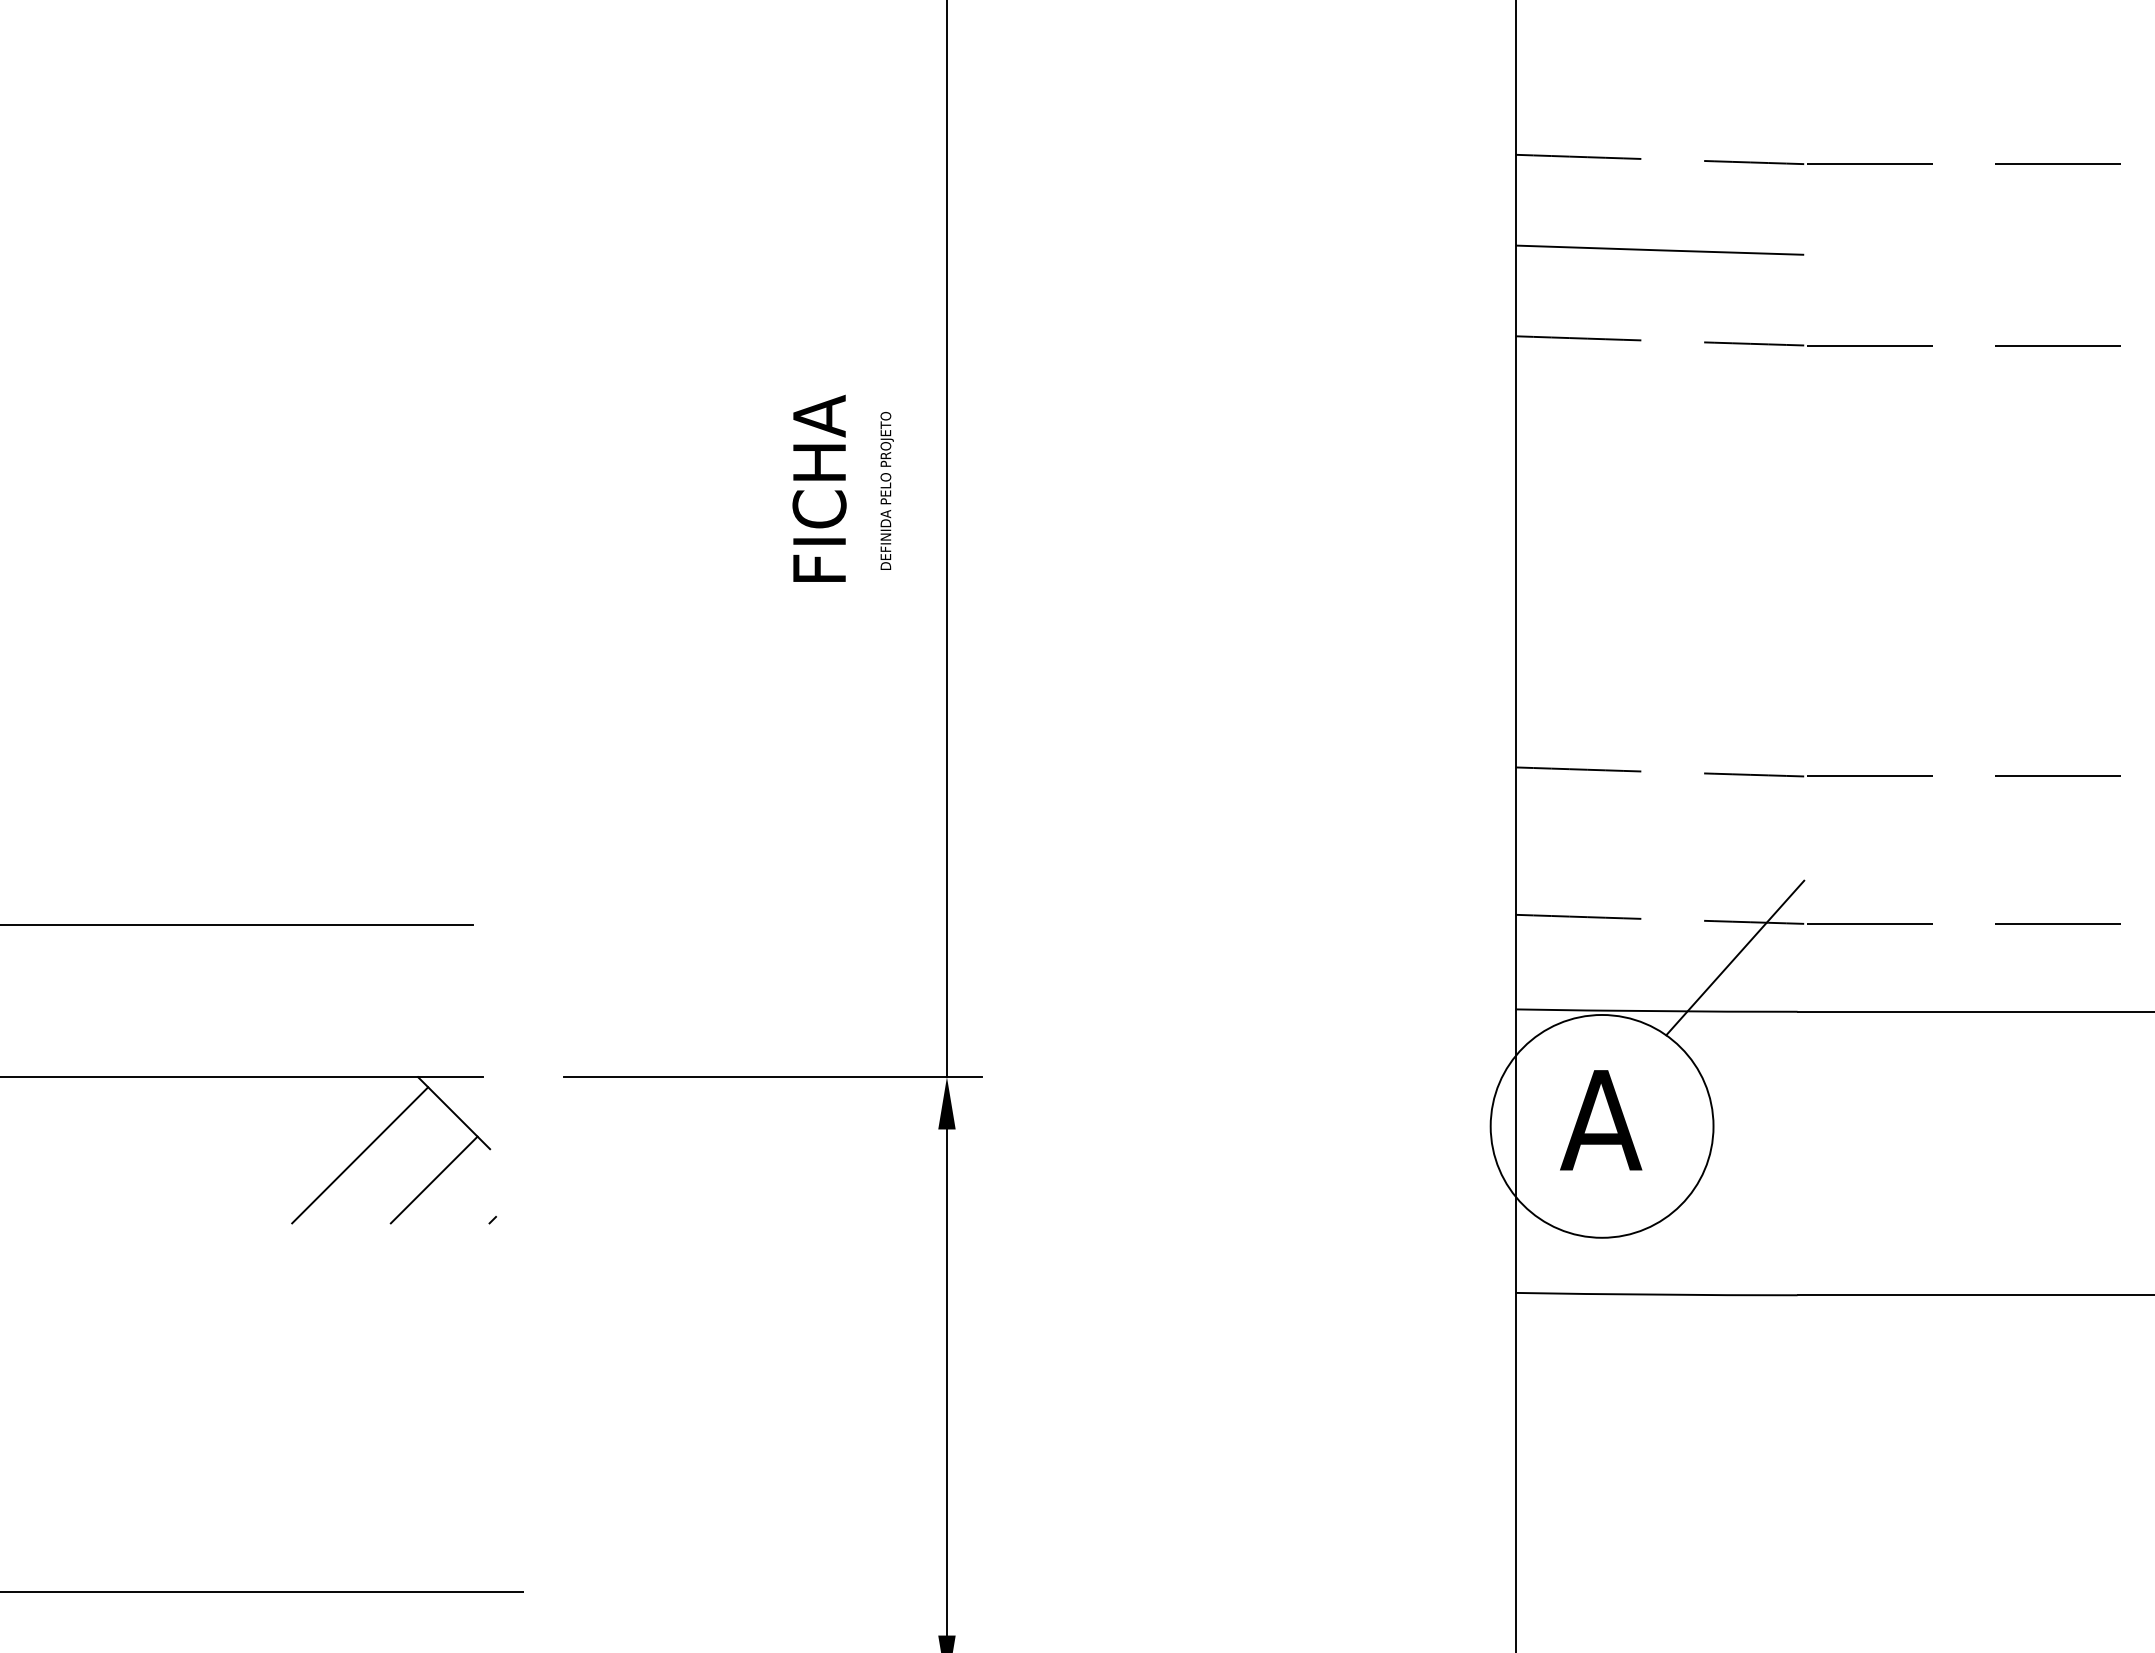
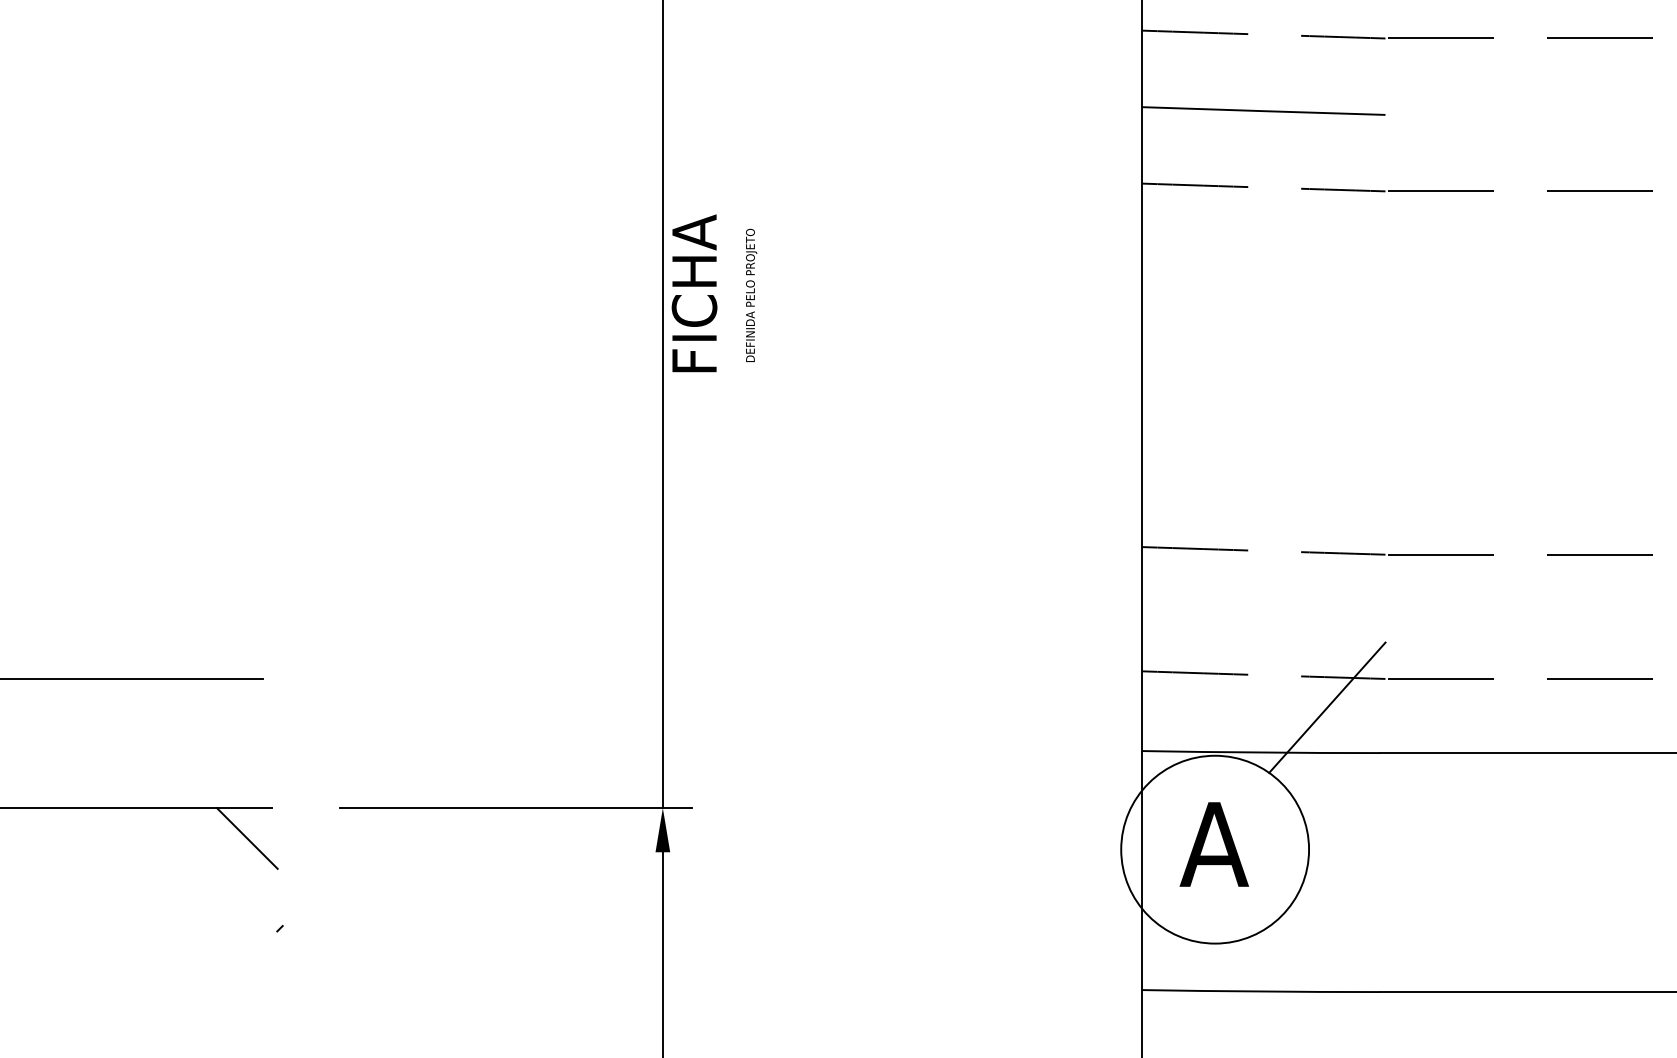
text: (842, 487) -> (713, 292), moved
line: (360, 1155) -> (168, 874), removed
line: (433, 1179) -> (230, 894), removed

